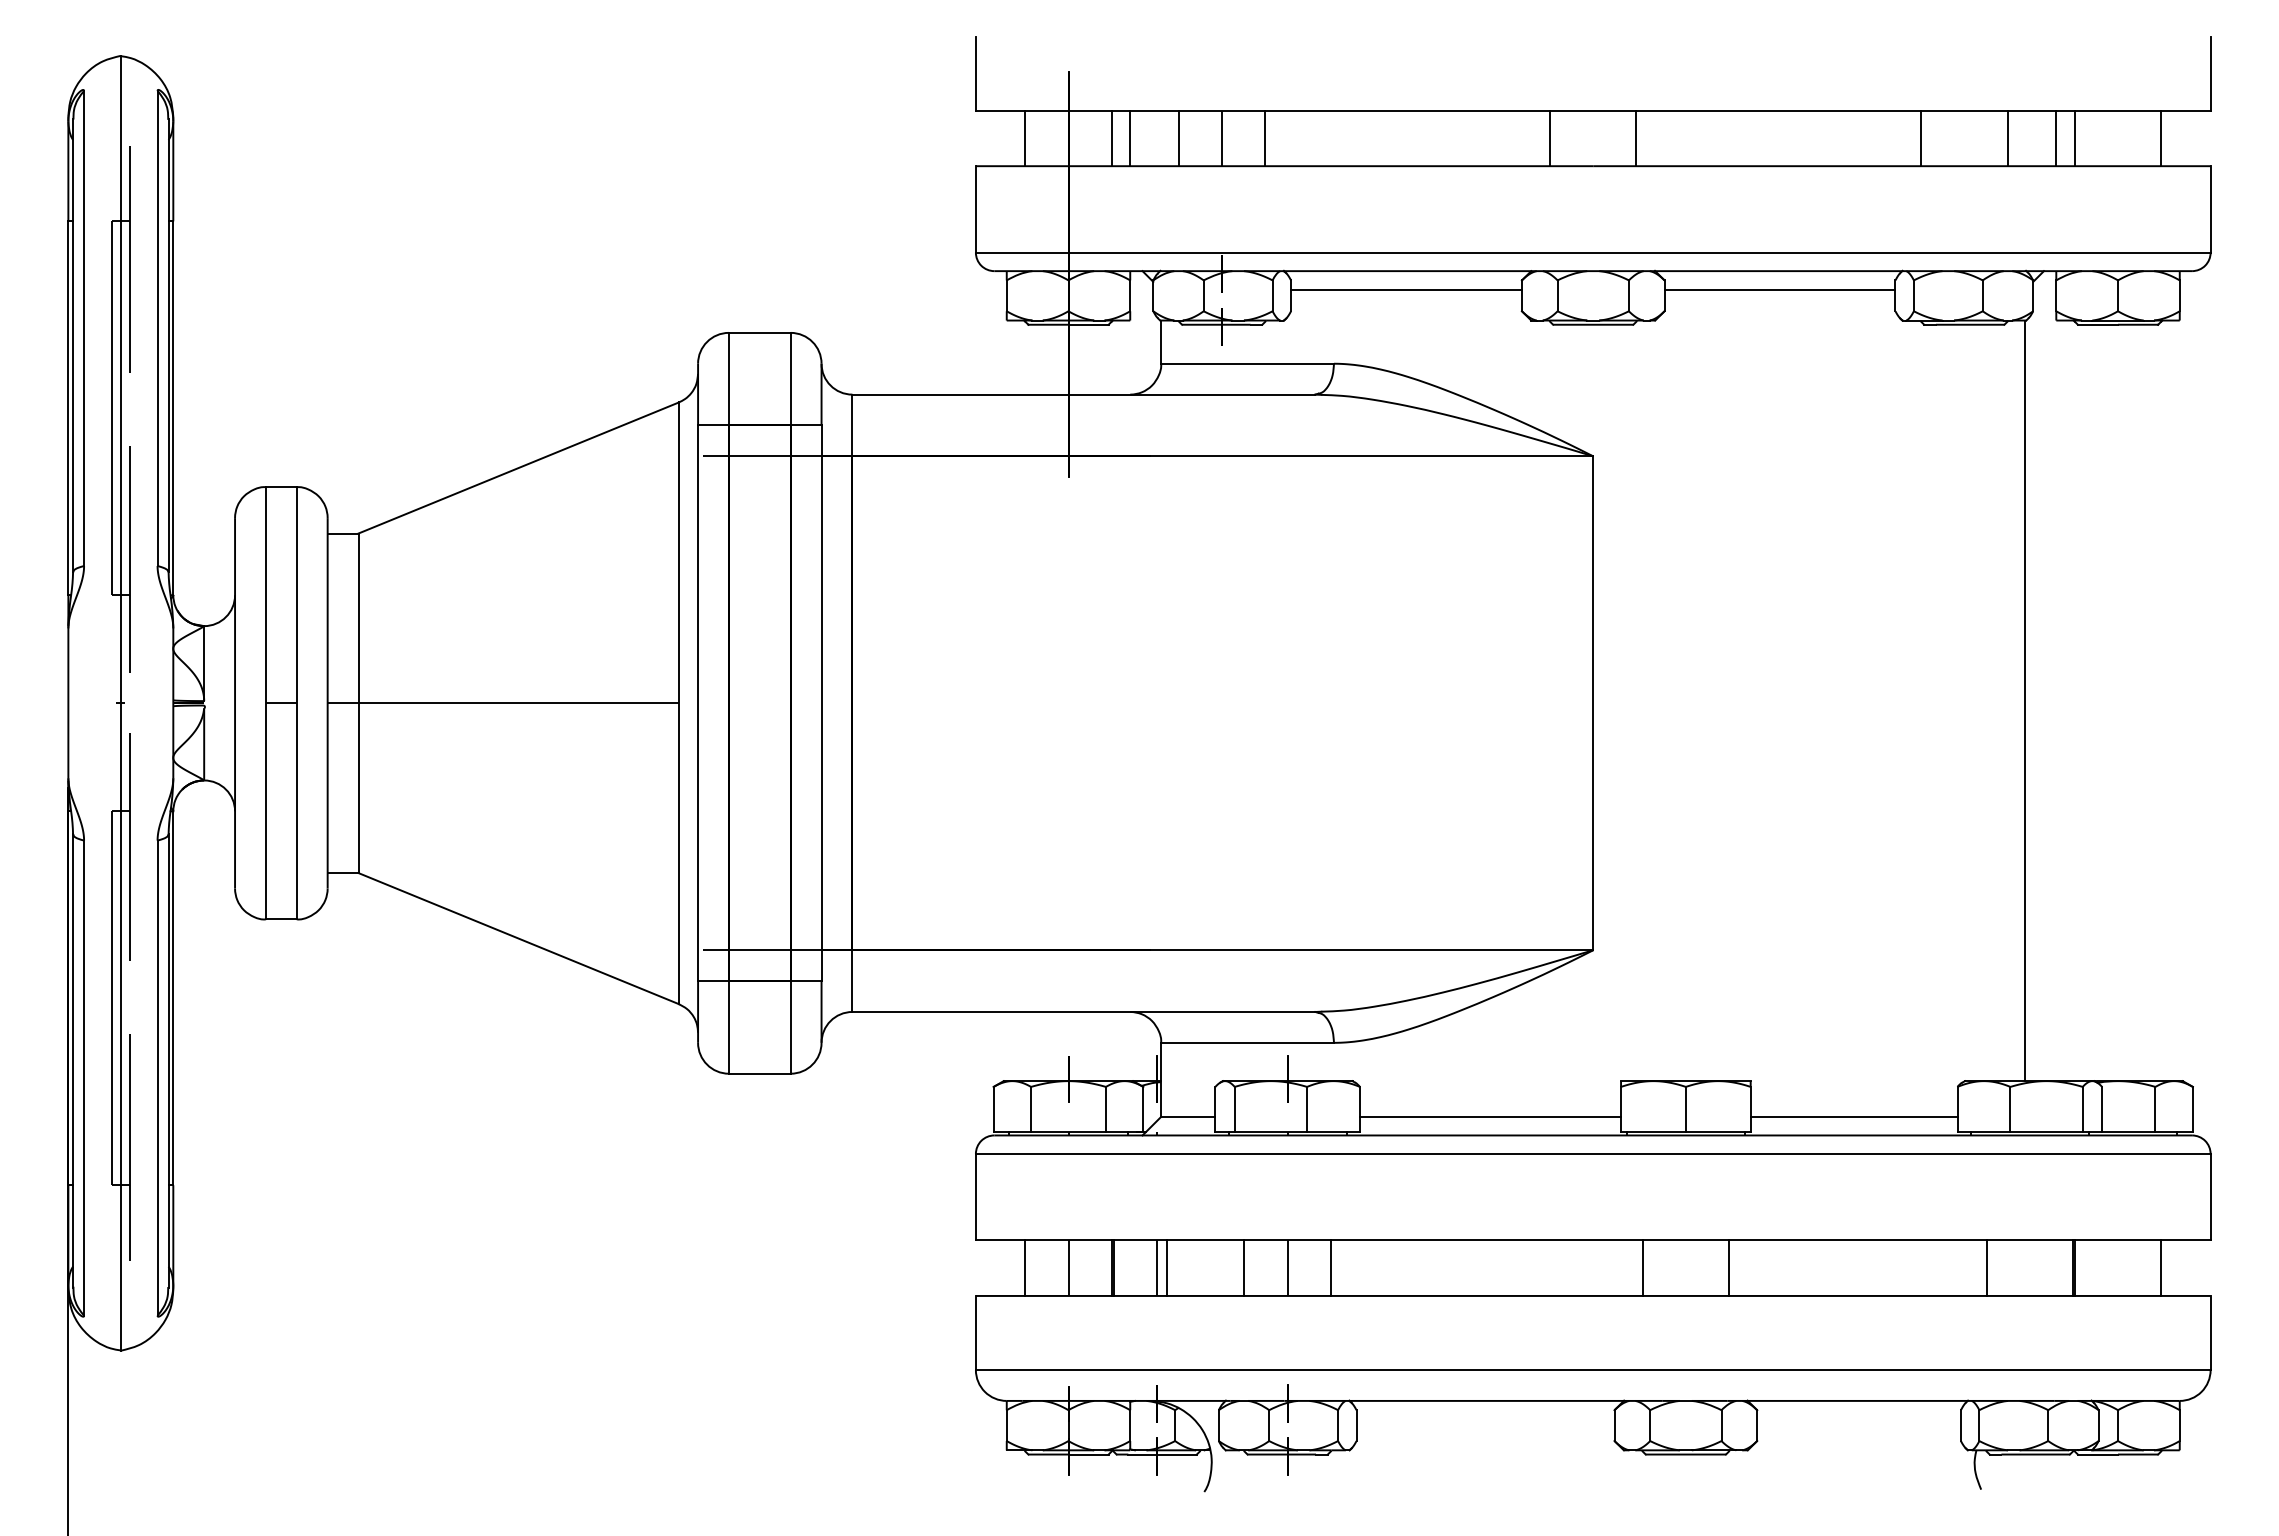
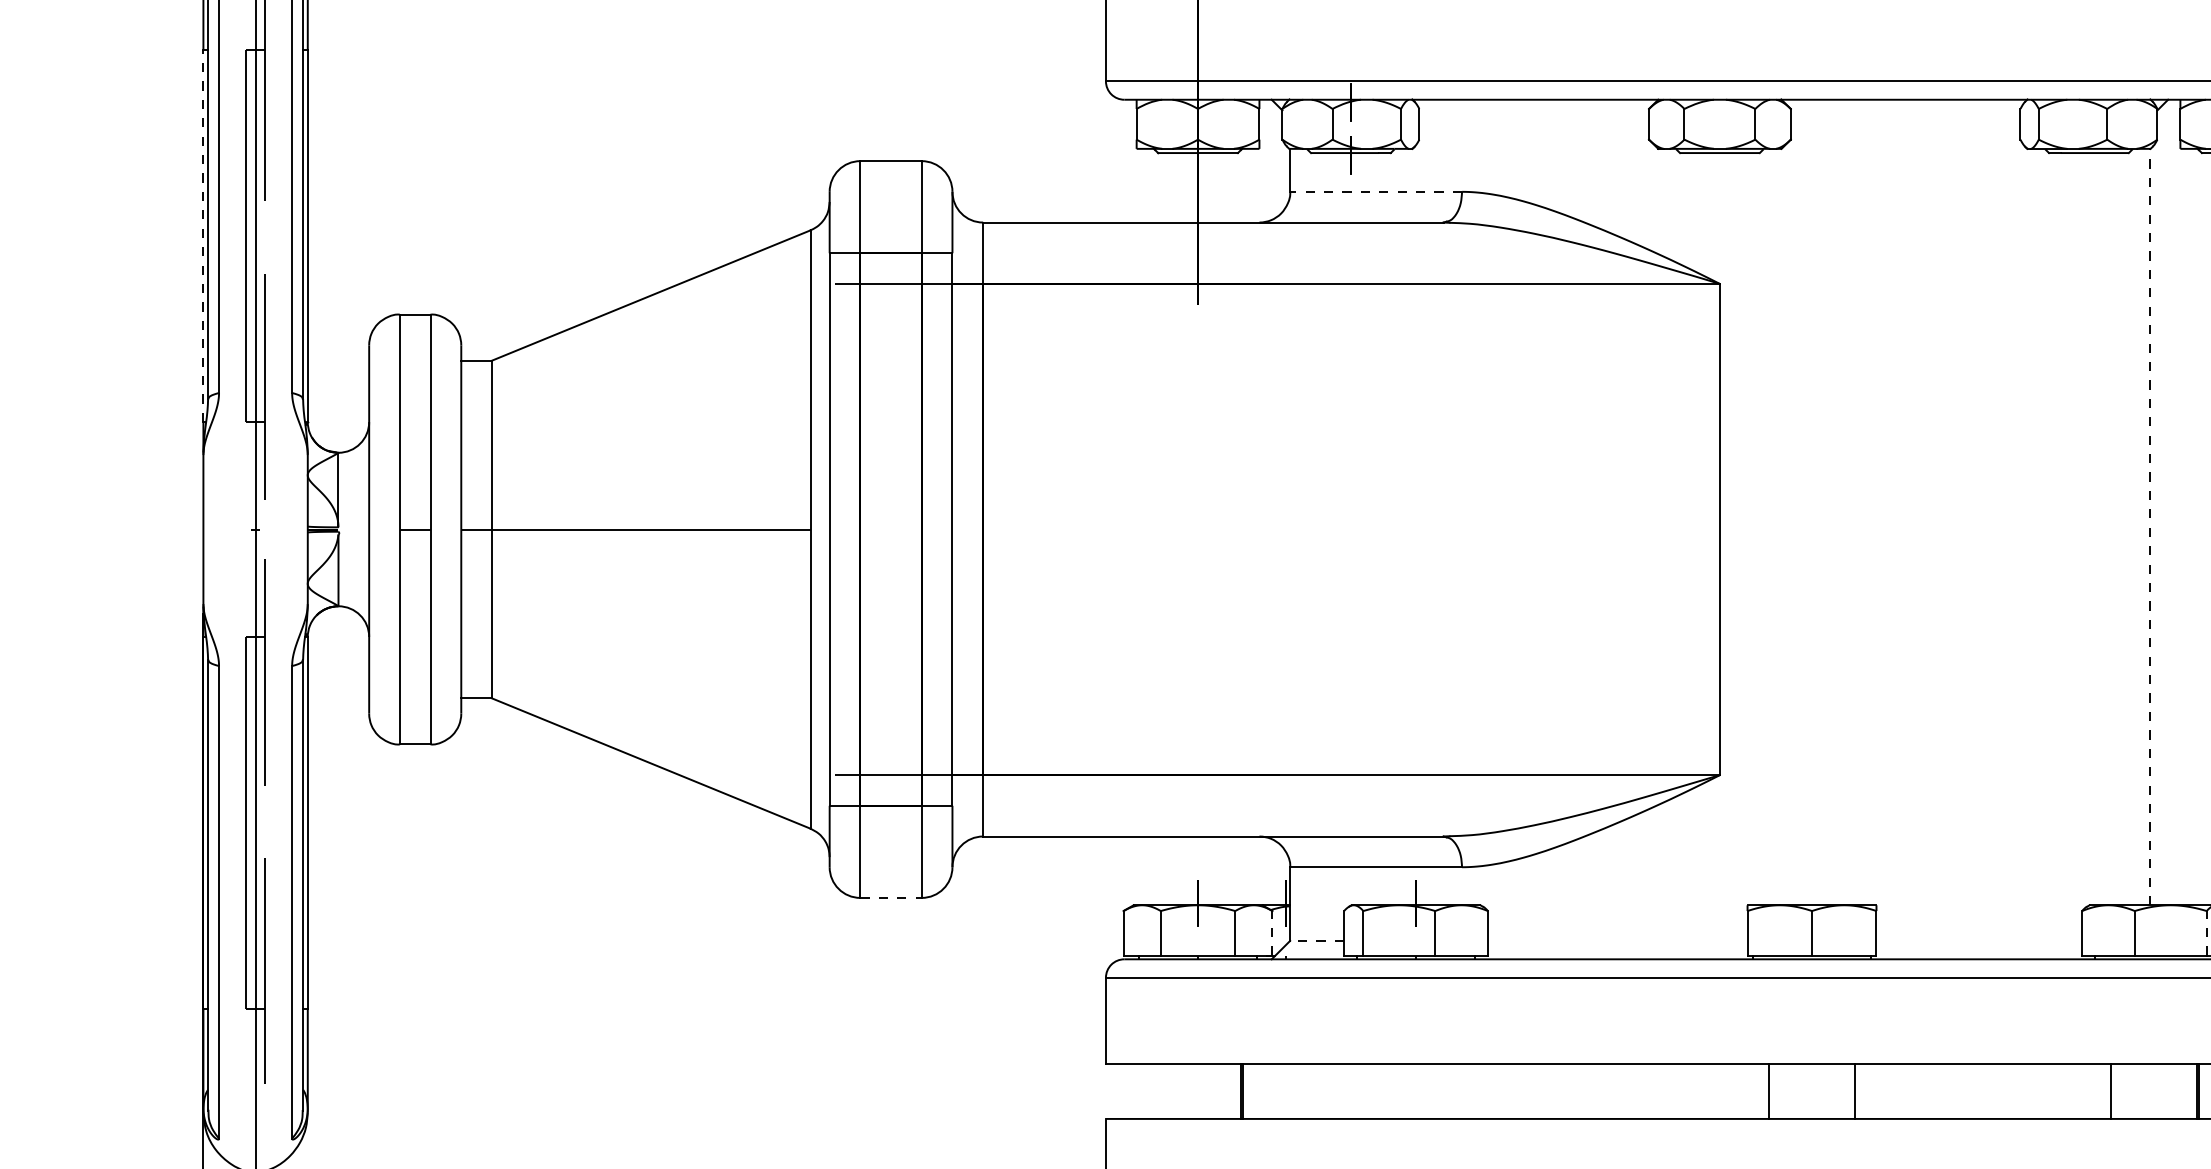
line: (1406, 289) -> (1534, 118), removed
line: (1779, 289) -> (1905, 118), removed
line: (1247, 363) -> (1376, 191), solid -> dashed
line: (68, 408) -> (203, 236), solid -> dashed
line: (2025, 700) -> (2149, 526), solid -> dashed
line: (759, 1073) -> (890, 897), solid -> dashed
line: (1143, 1108) -> (1272, 932), solid -> dashed
line: (2082, 1108) -> (2206, 932), solid -> dashed
line: (1187, 1116) -> (1316, 940), solid -> dashed
line: (1490, 1116) -> (1617, 940), removed
line: (1853, 1116) -> (1978, 940), removed
line: (1025, 1267) -> (1155, 1090), removed
line: (1068, 1267) -> (1198, 1090), removed
line: (1156, 1267) -> (1285, 1090), removed
line: (1167, 1267) -> (1296, 1090), removed
line: (1244, 1267) -> (1373, 1090), removed
line: (1287, 1267) -> (1415, 1090), removed
line: (1330, 1267) -> (1458, 1090), removed

